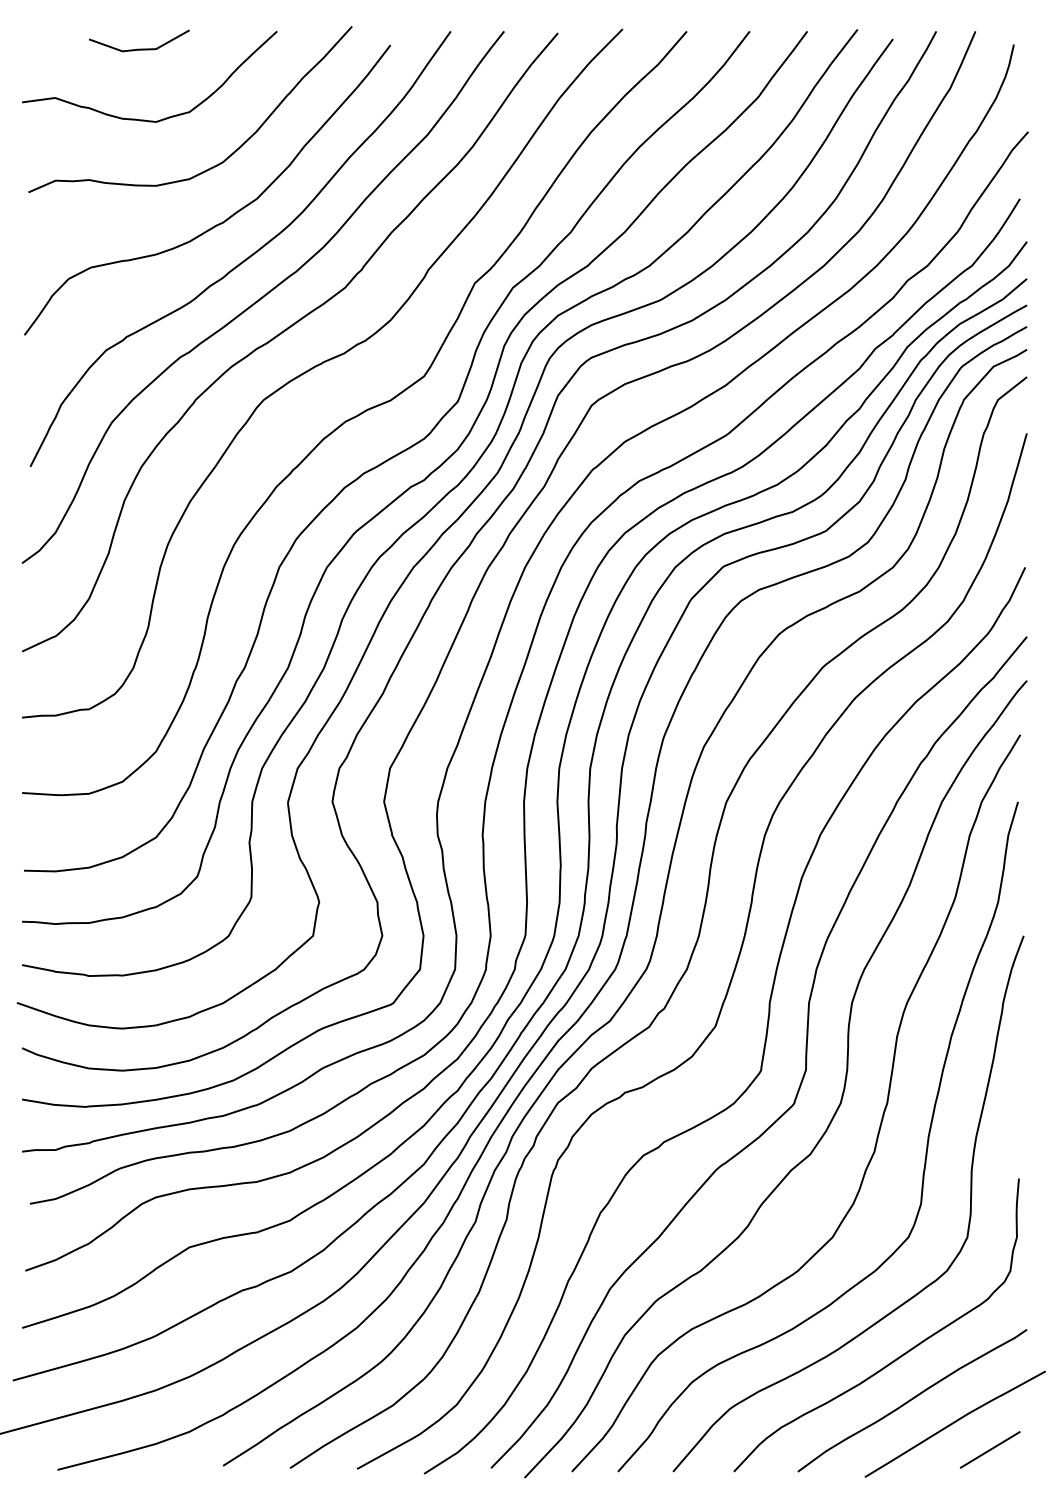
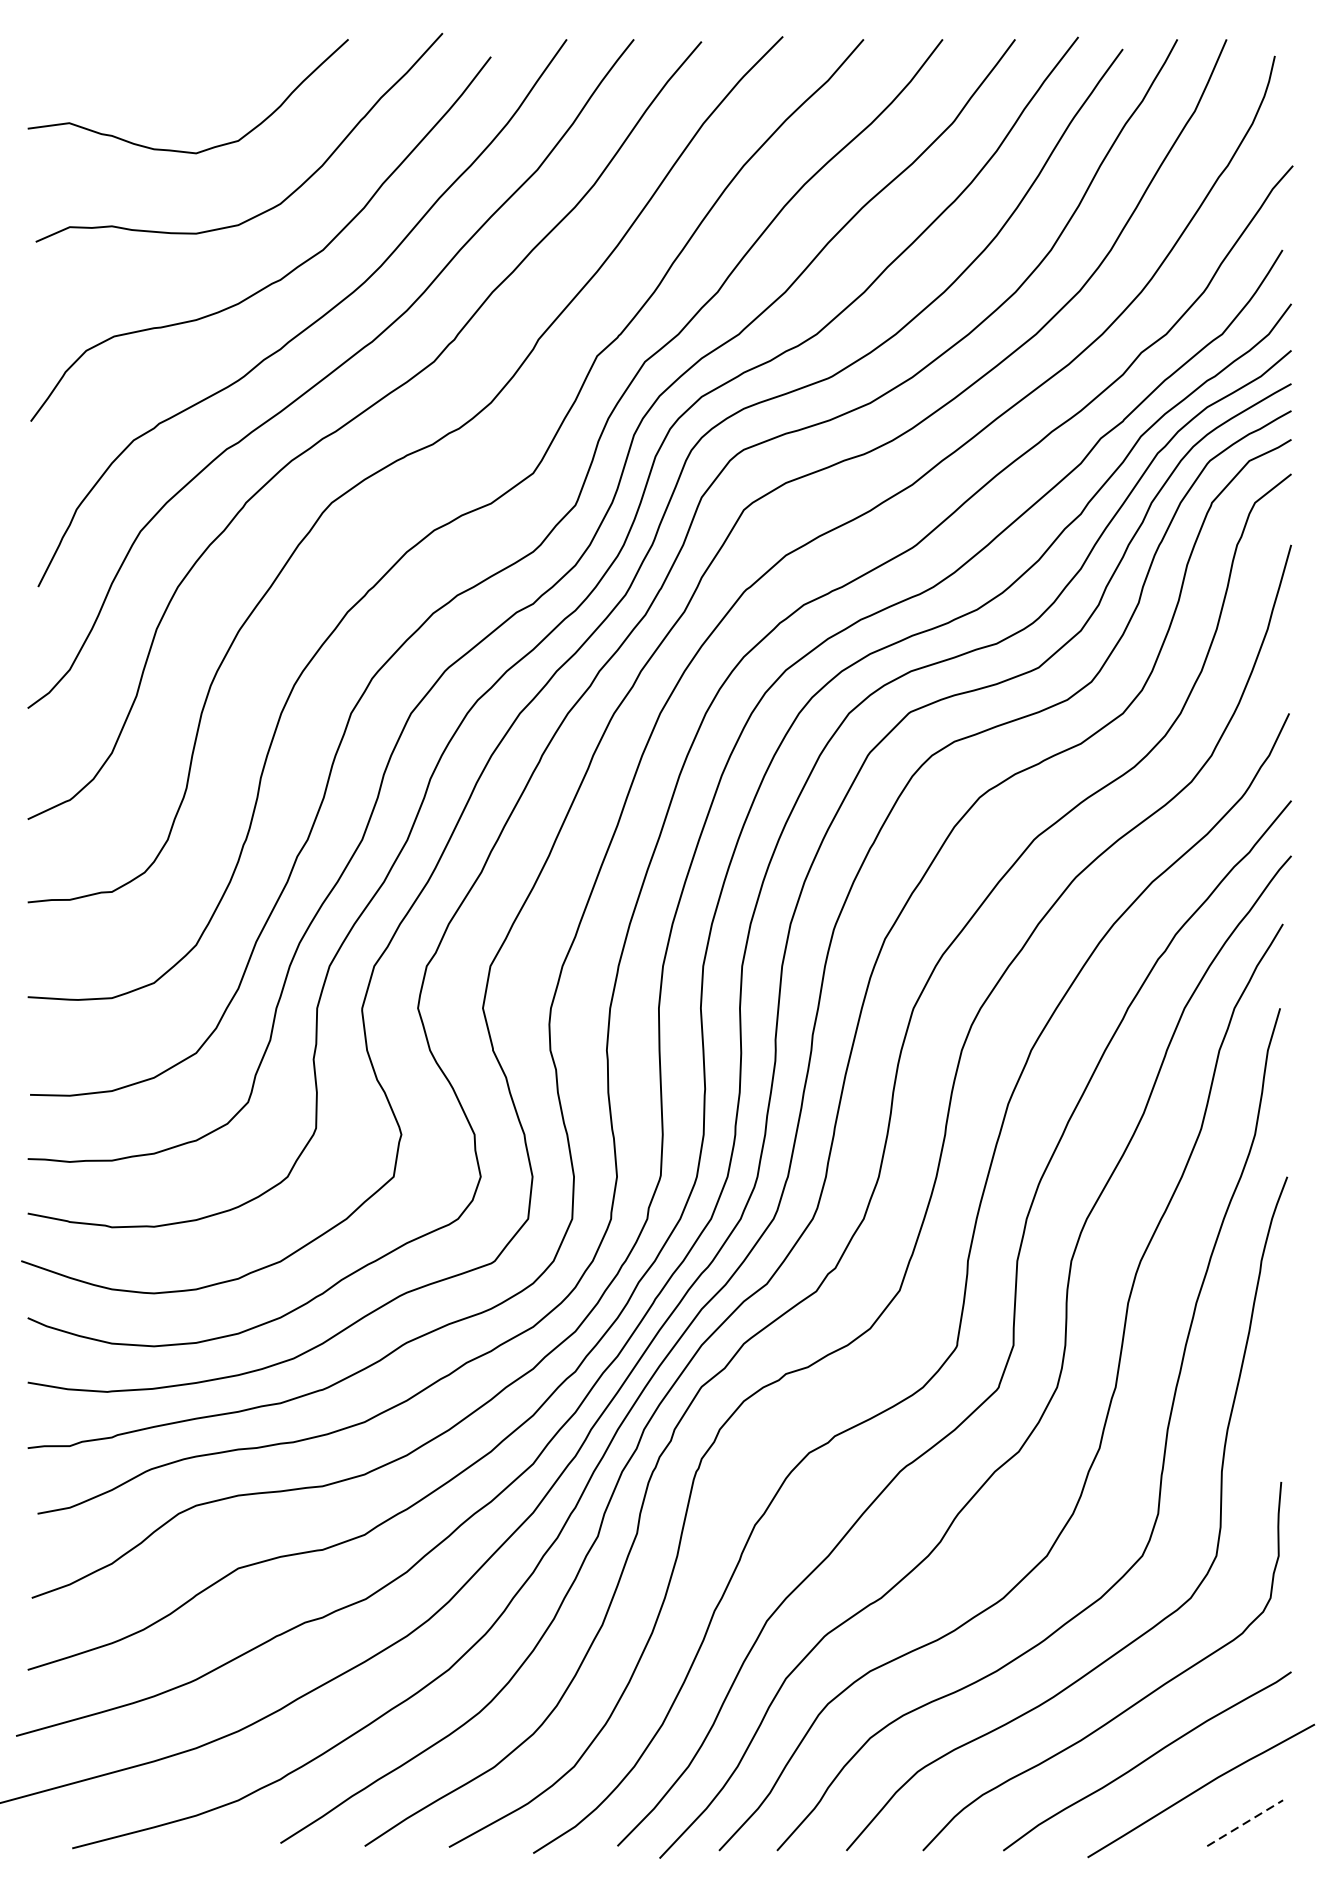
line: (139, 48) -> (175, 60), removed
line: (990, 1449) -> (1245, 1822), solid -> dashed

